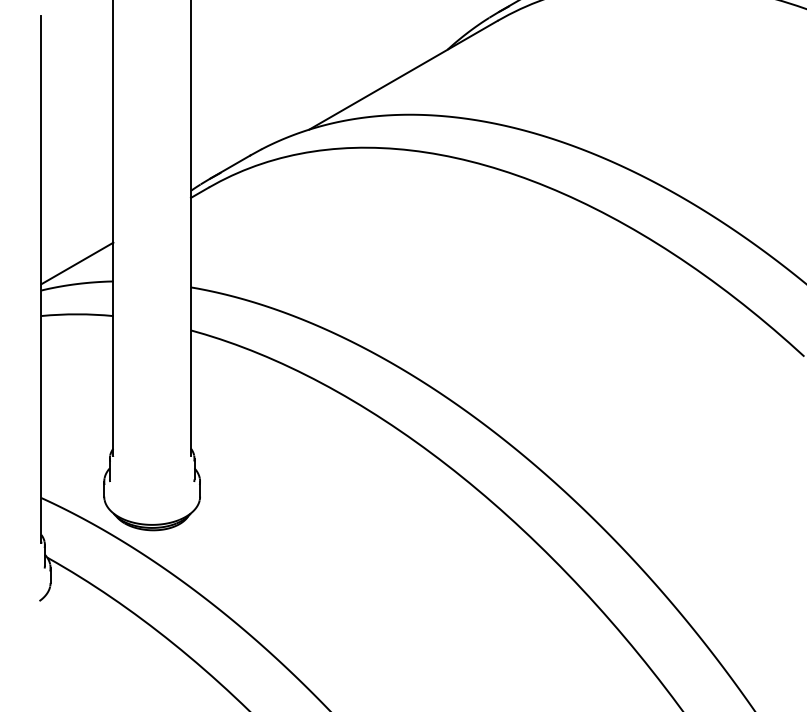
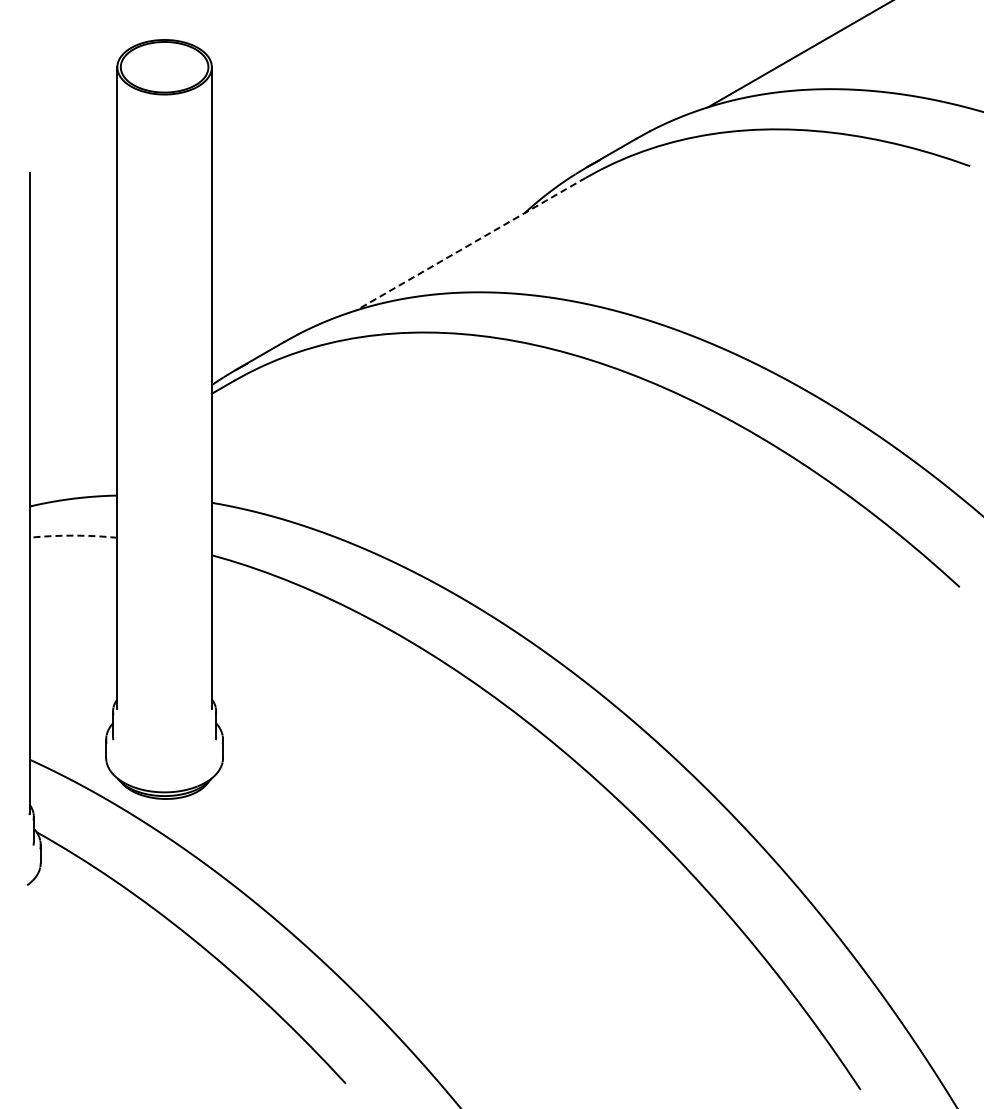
line: (403, 75) -> (470, 244), solid -> dashed
line: (77, 263) -> (73, 473), removed
arc: (77, 314) -> (73, 535), solid -> dashed

